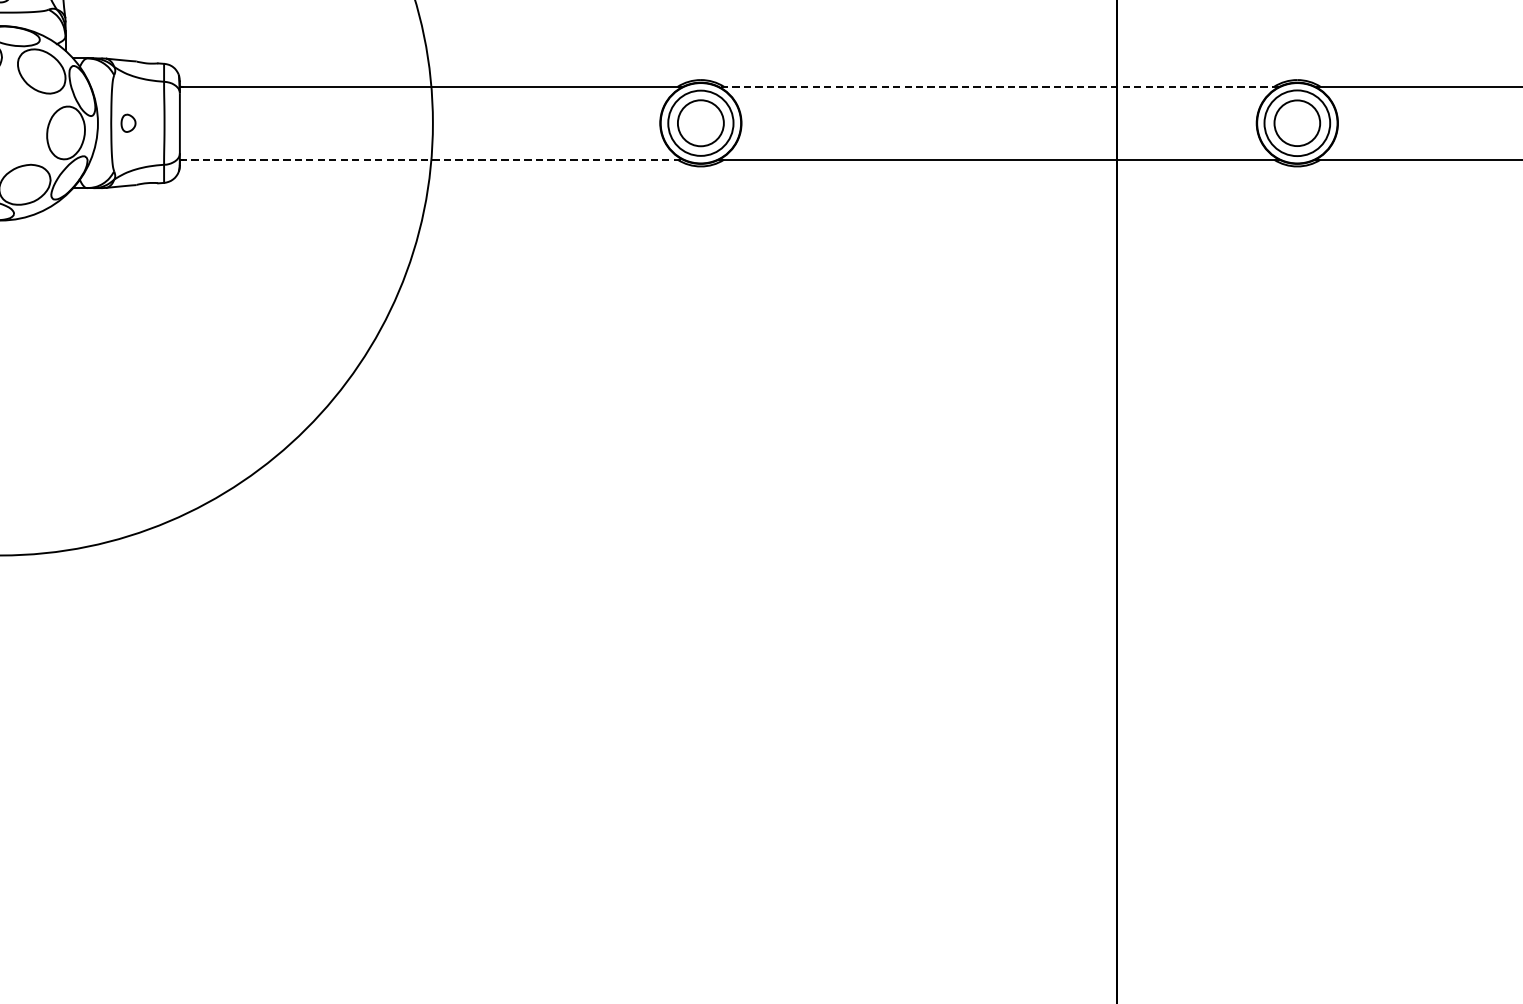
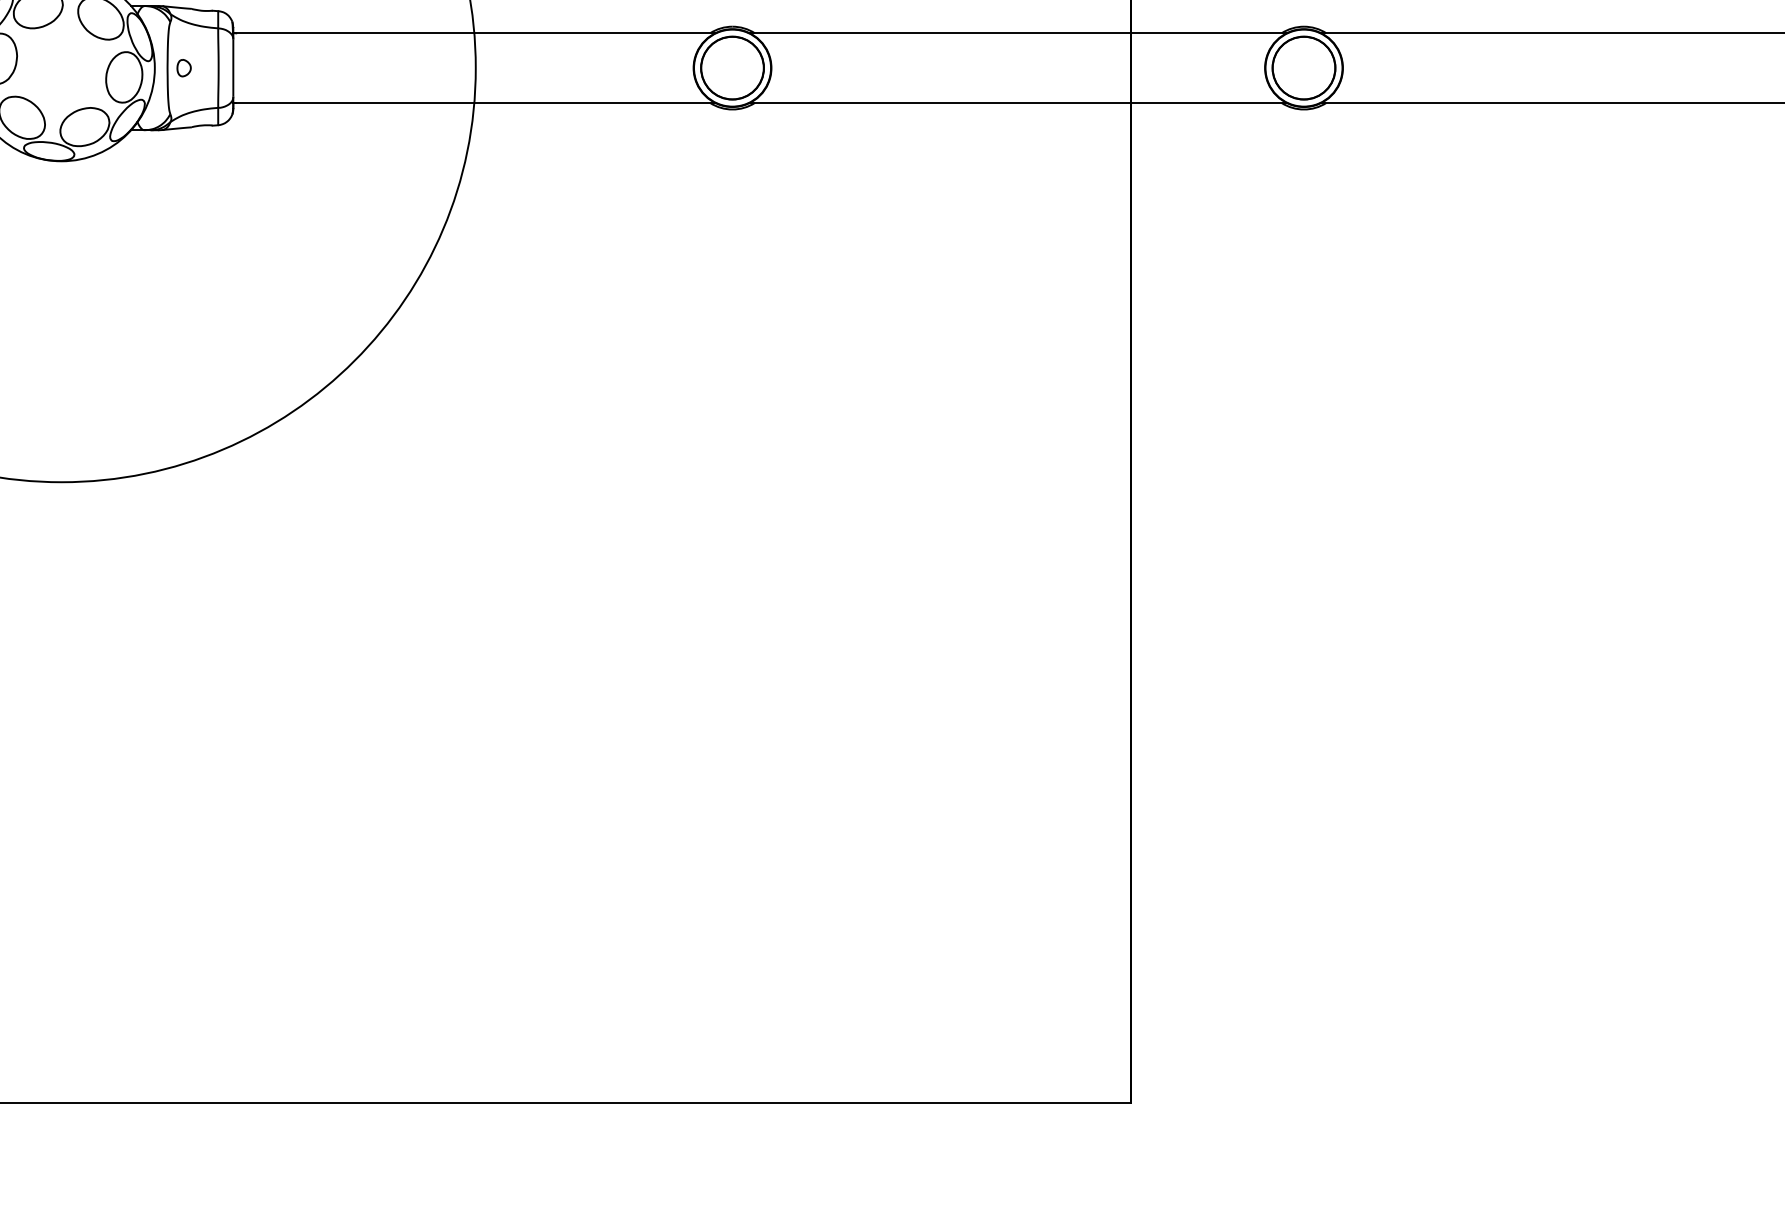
line: (998, 87) -> (1017, 33), dashed -> solid
circle: (700, 122) -> (732, 67), size x1.43
circle: (1296, 122) -> (1303, 67), size x1.43
line: (431, 160) -> (474, 103), dashed -> solid

